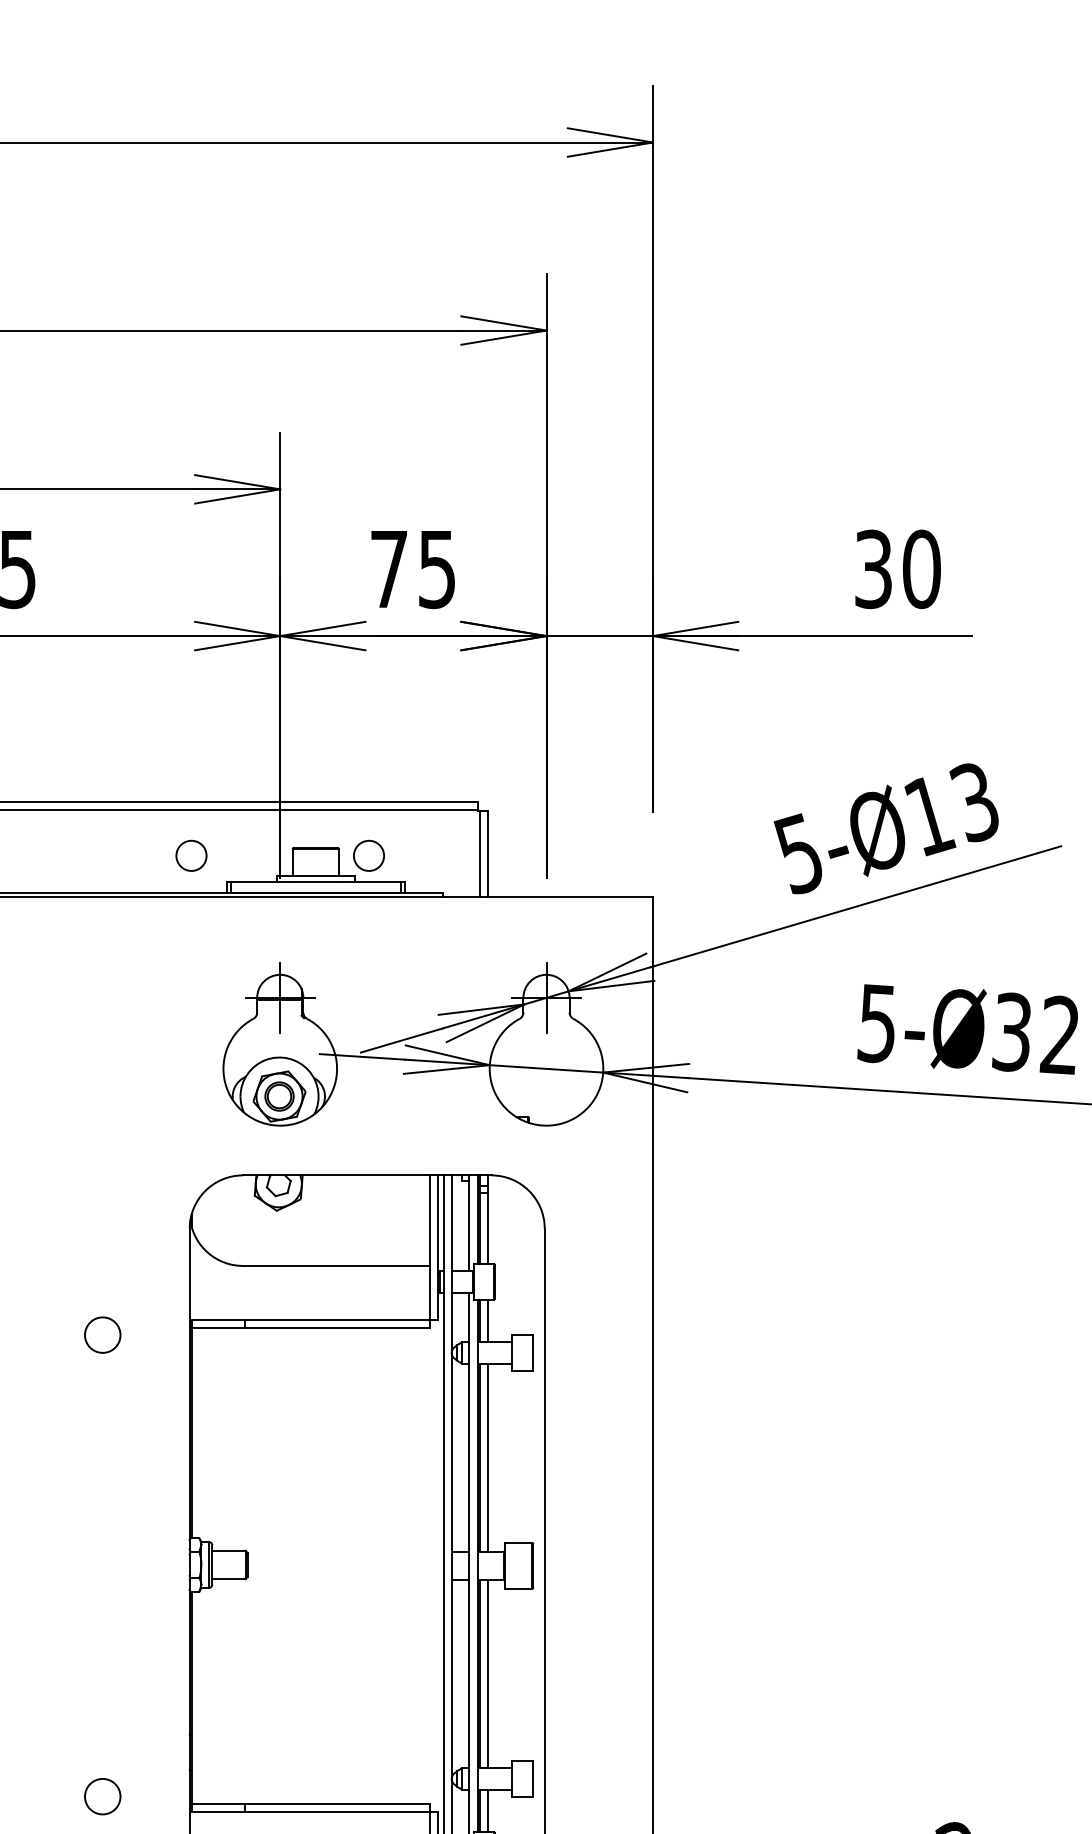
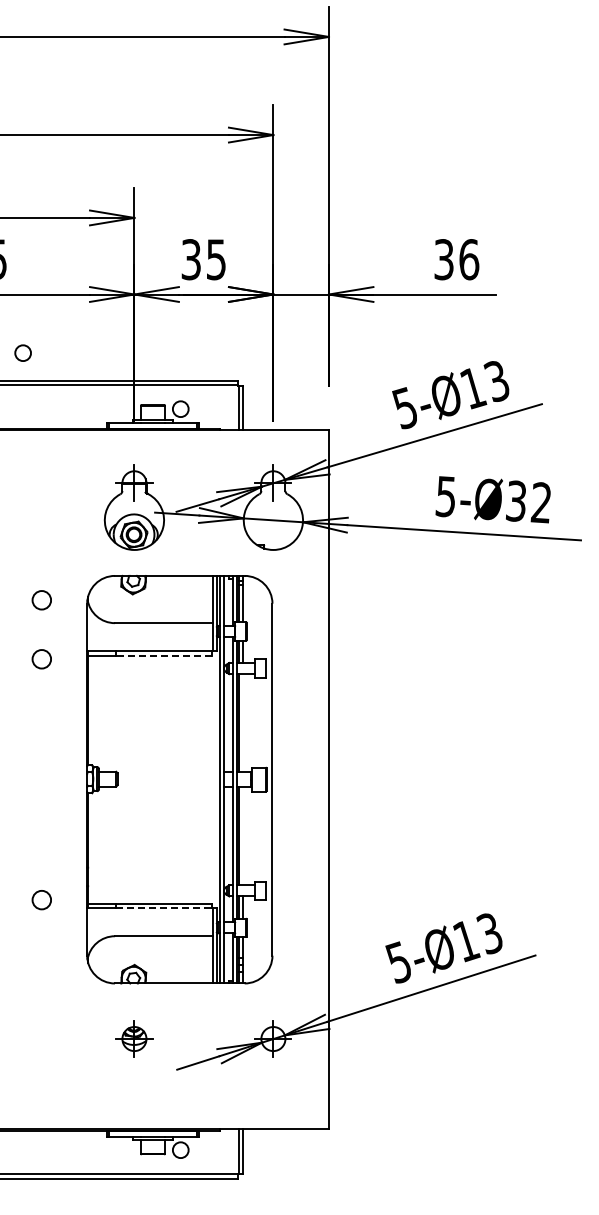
text: (387, 569) -> (190, 259), 75 -> 35
text: (922, 569) -> (469, 259), 30 -> 36
circle: (190, 854) -> (22, 352), moved
circle: (102, 1222) -> (41, 600), added
line: (335, 1327) -> (163, 655), solid -> dashed
line: (487, 1458) -> (242, 723), removed
line: (487, 1674) -> (242, 836), removed
line: (337, 1812) -> (164, 908), solid -> dashed

